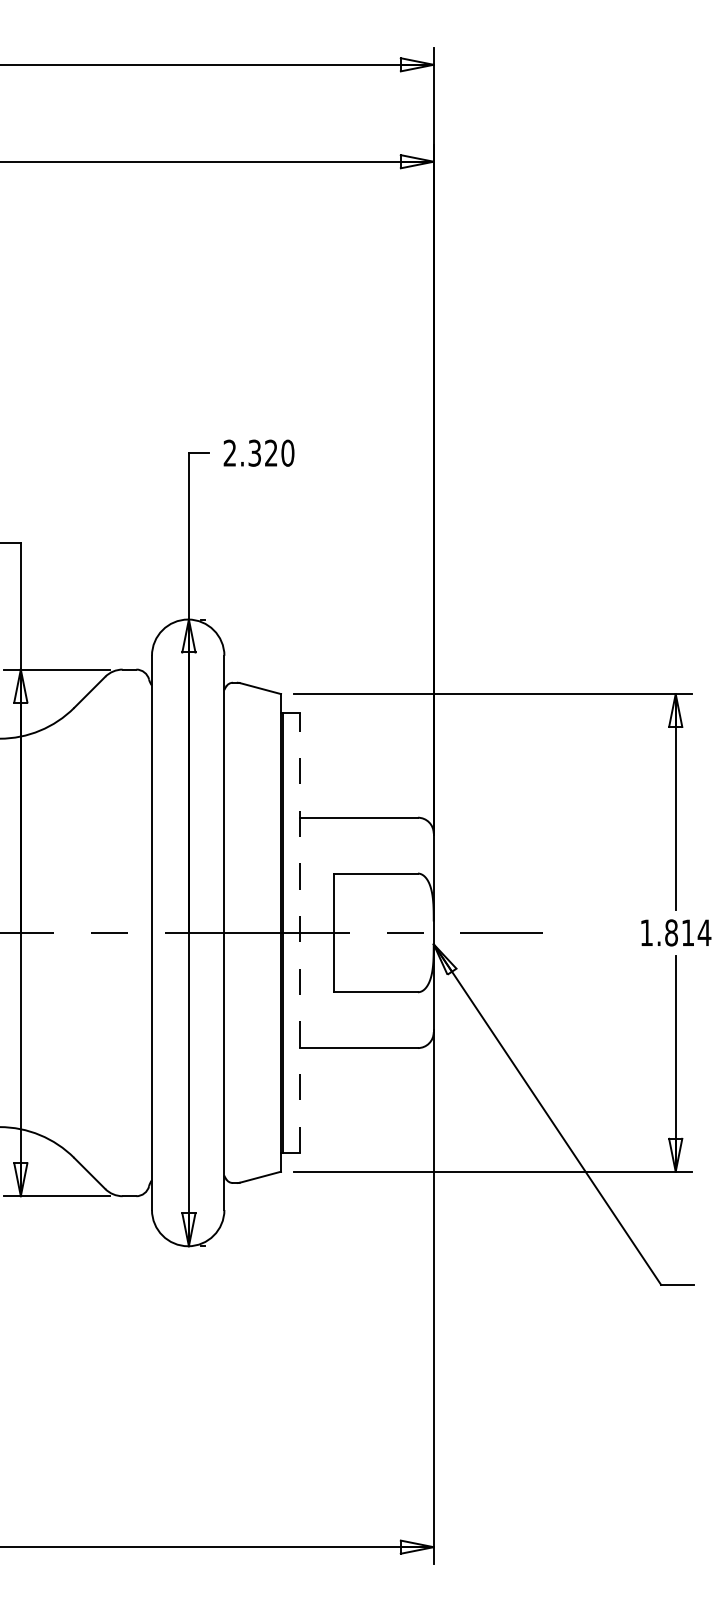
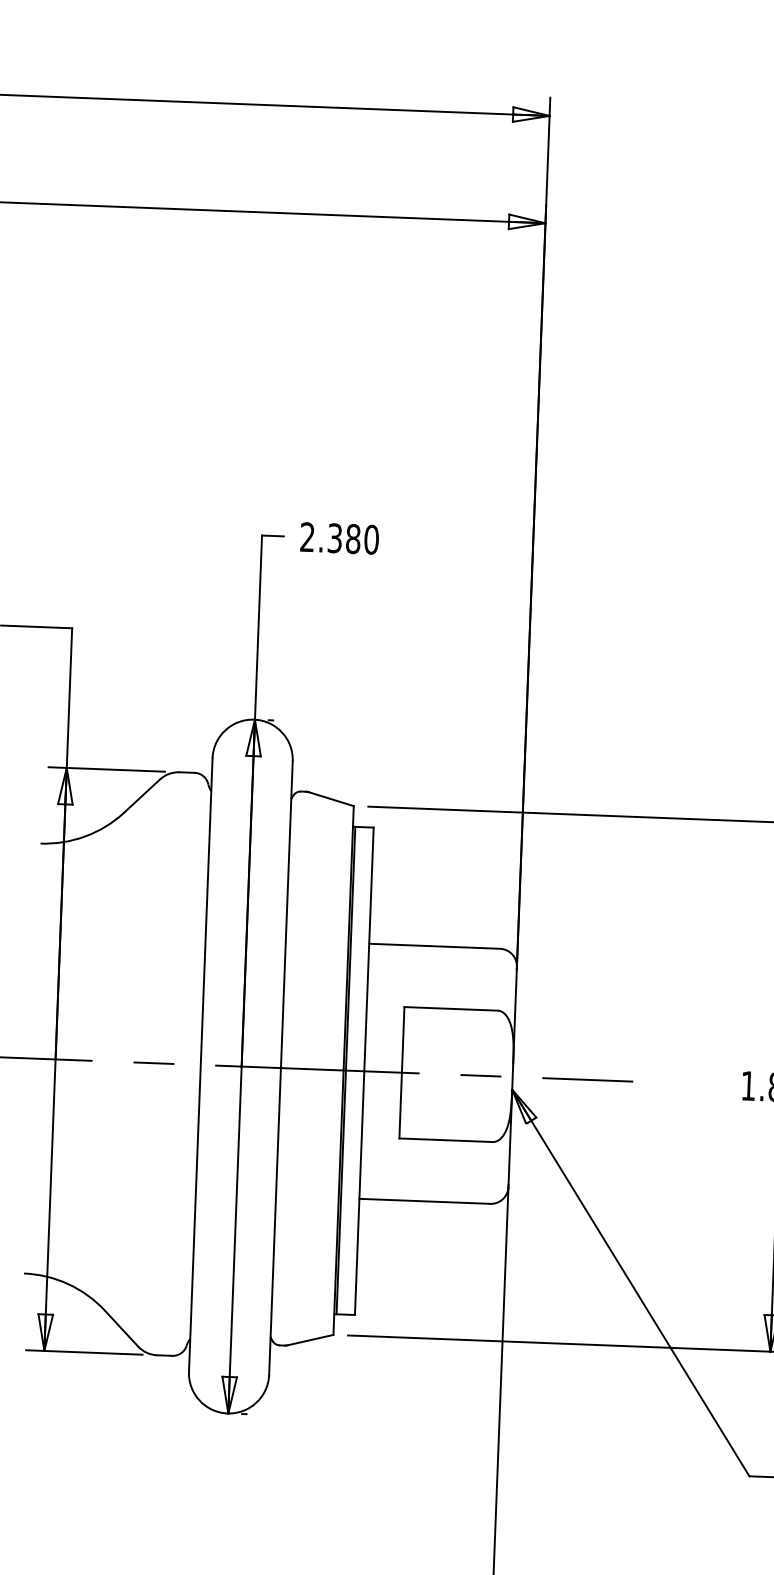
text: (271, 452) -> (353, 538), 2.320 -> 2.380
line: (299, 932) -> (364, 1070), dashed -> solid

